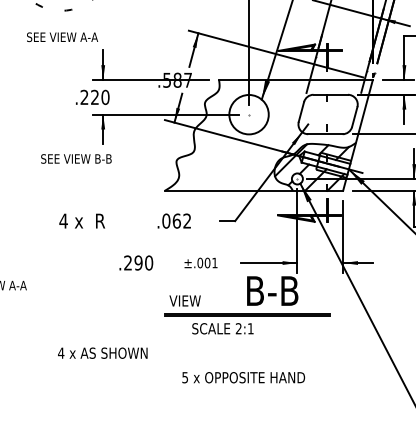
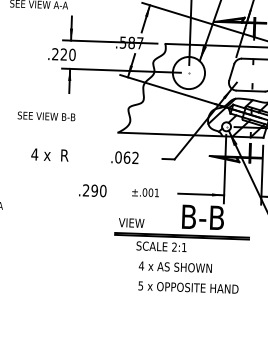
text: (76, 158) -> (46, 116), moved
text: (102, 352) -> (175, 266), moved
text: (243, 377) -> (188, 287), moved

